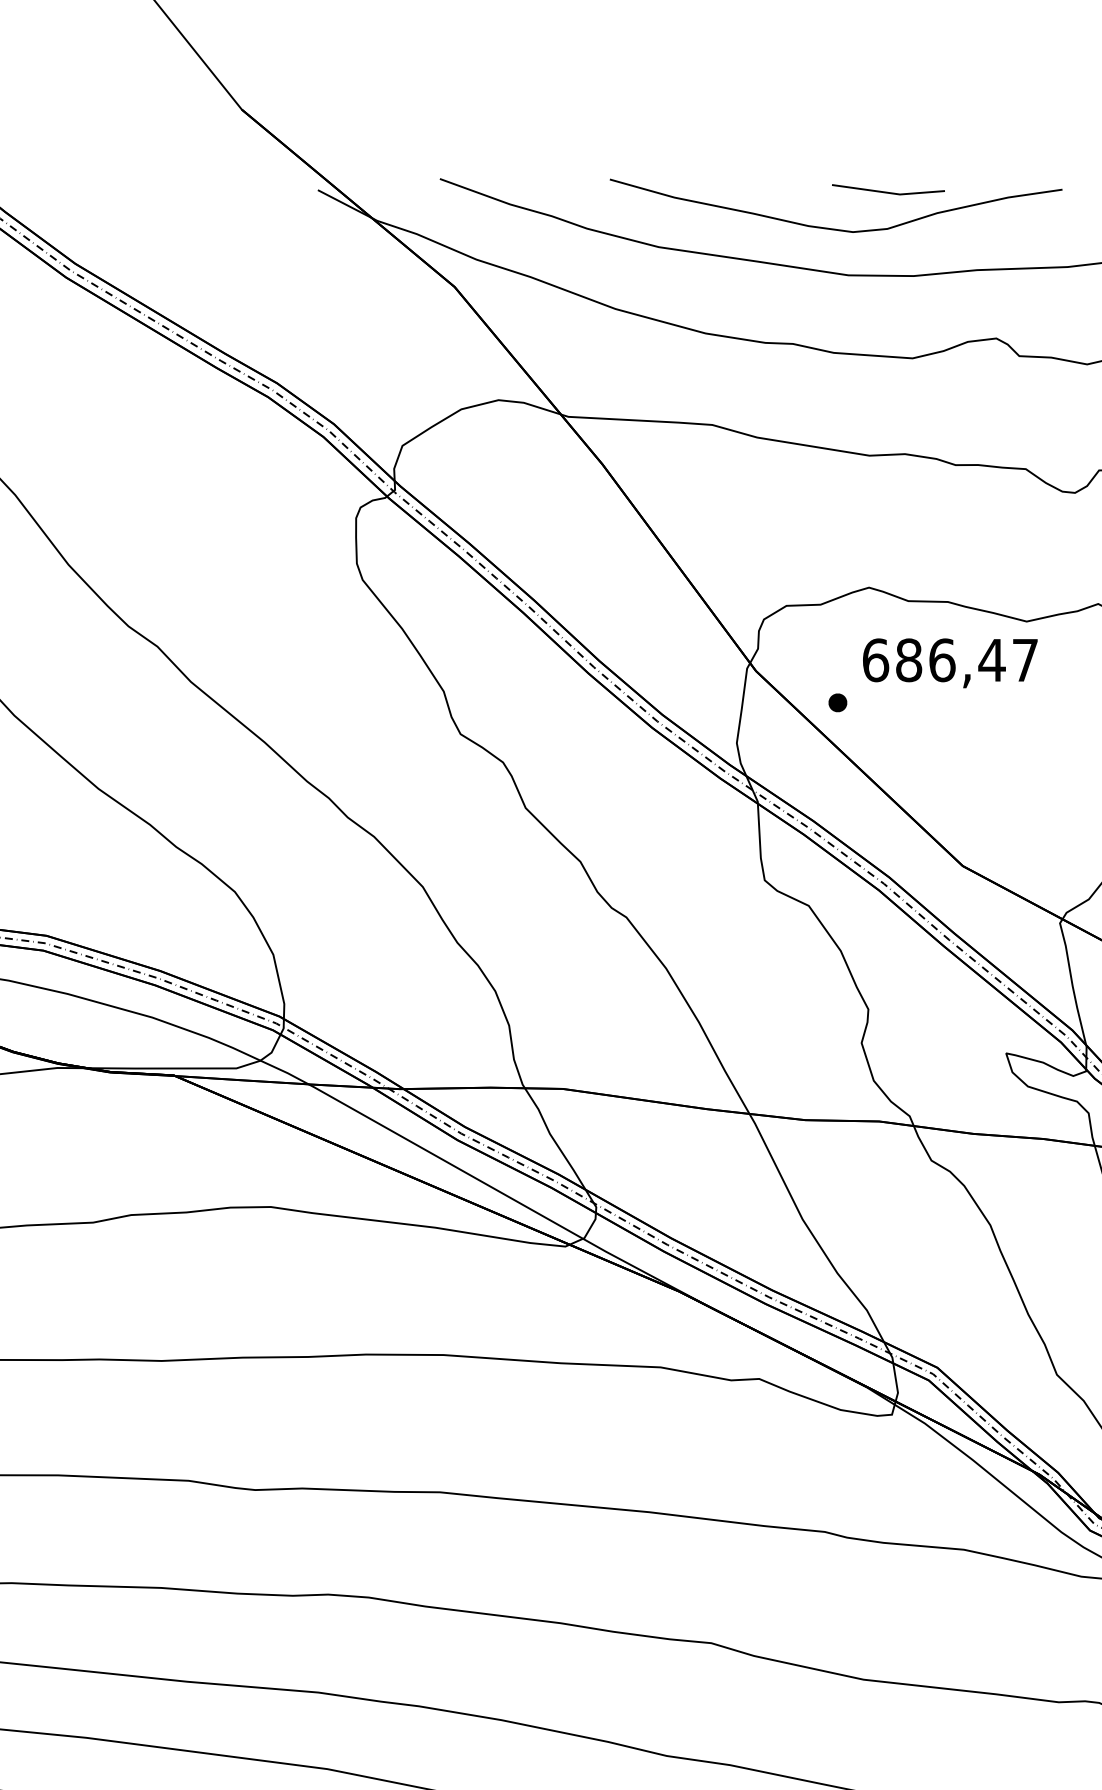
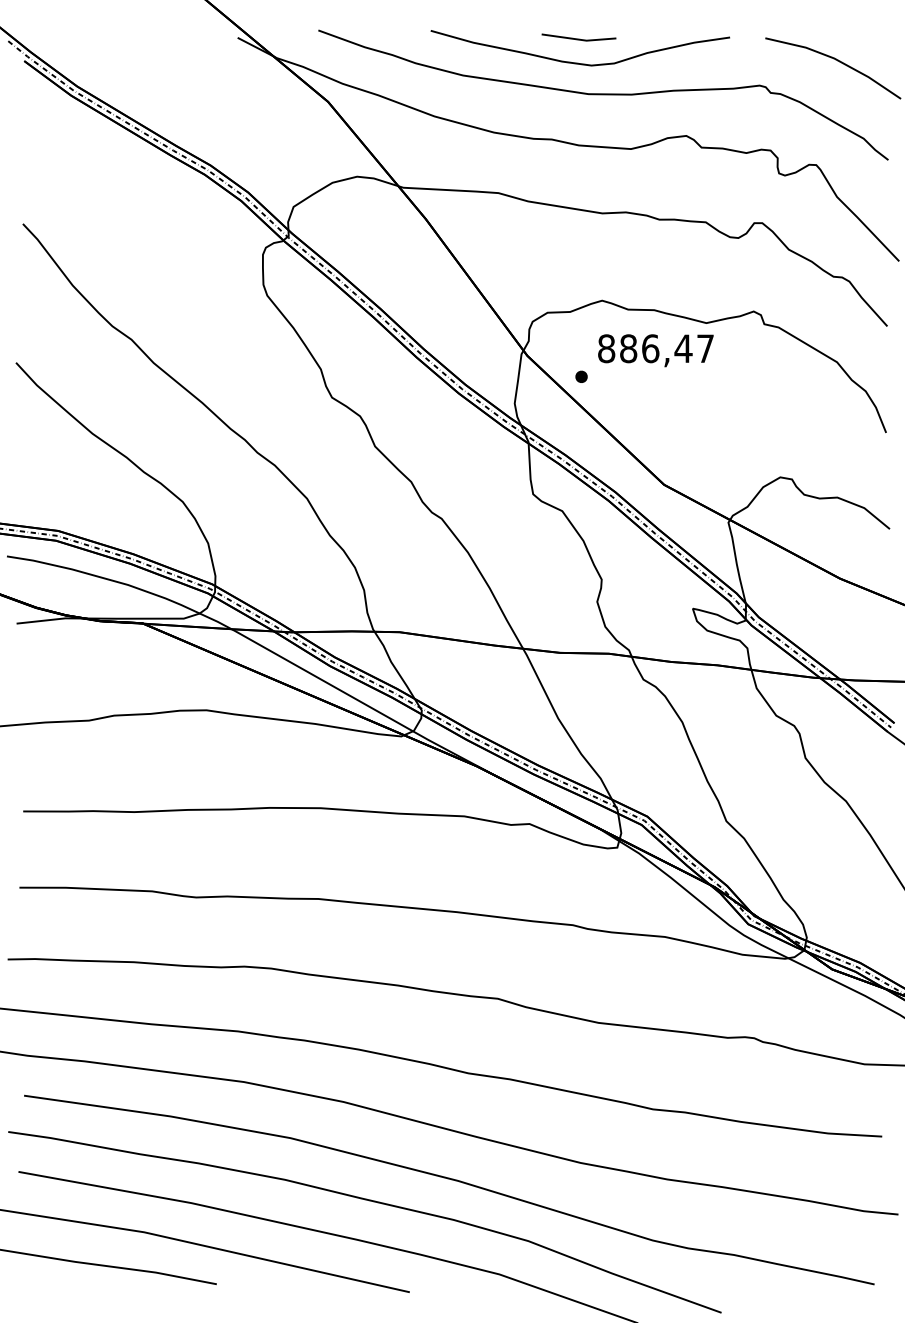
line: (887, 191) -> (578, 38), moved
text: (875, 659) -> (606, 348), 686,47 -> 886,47

